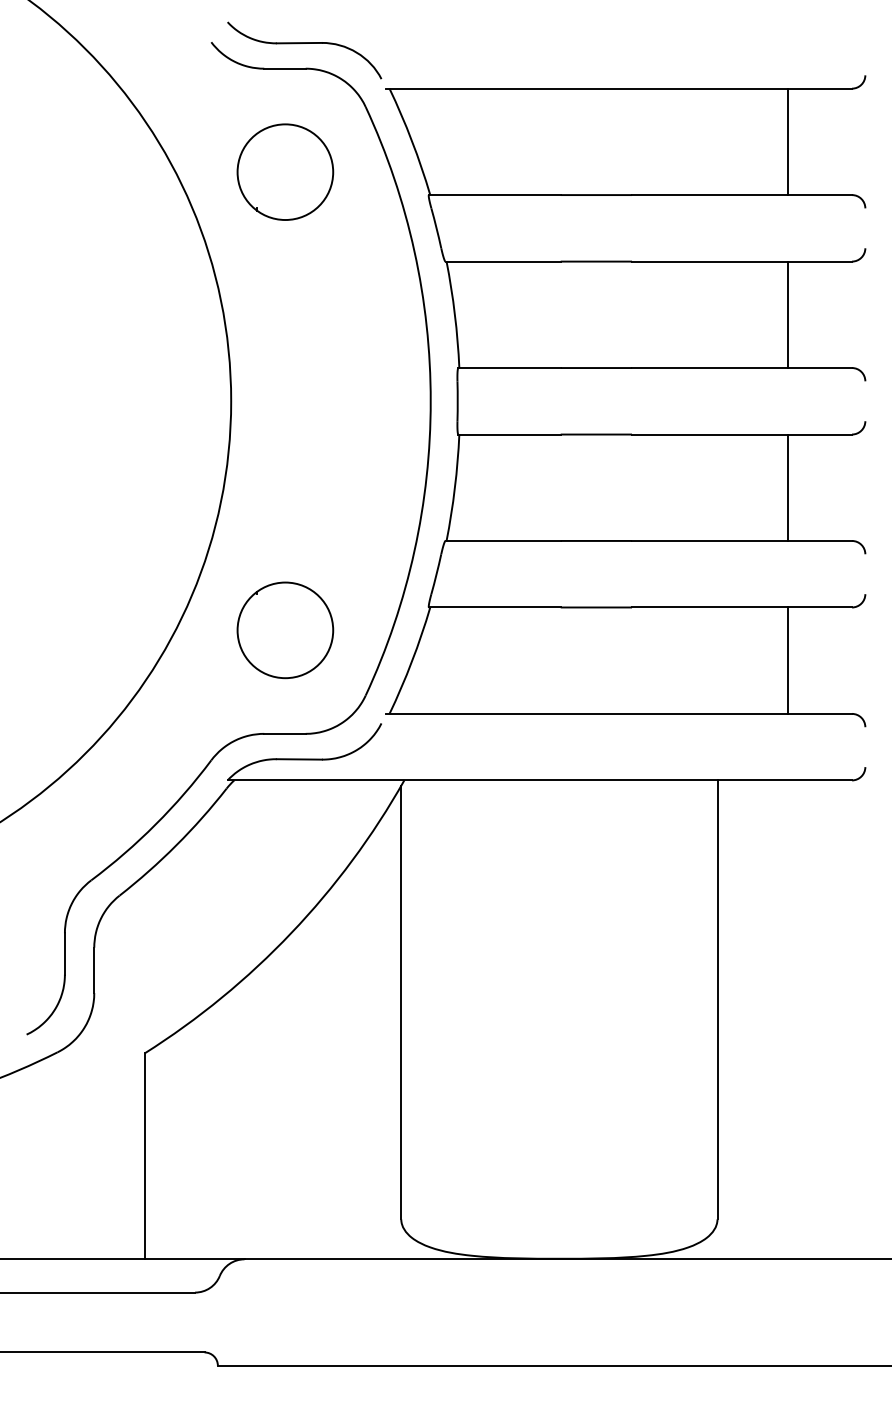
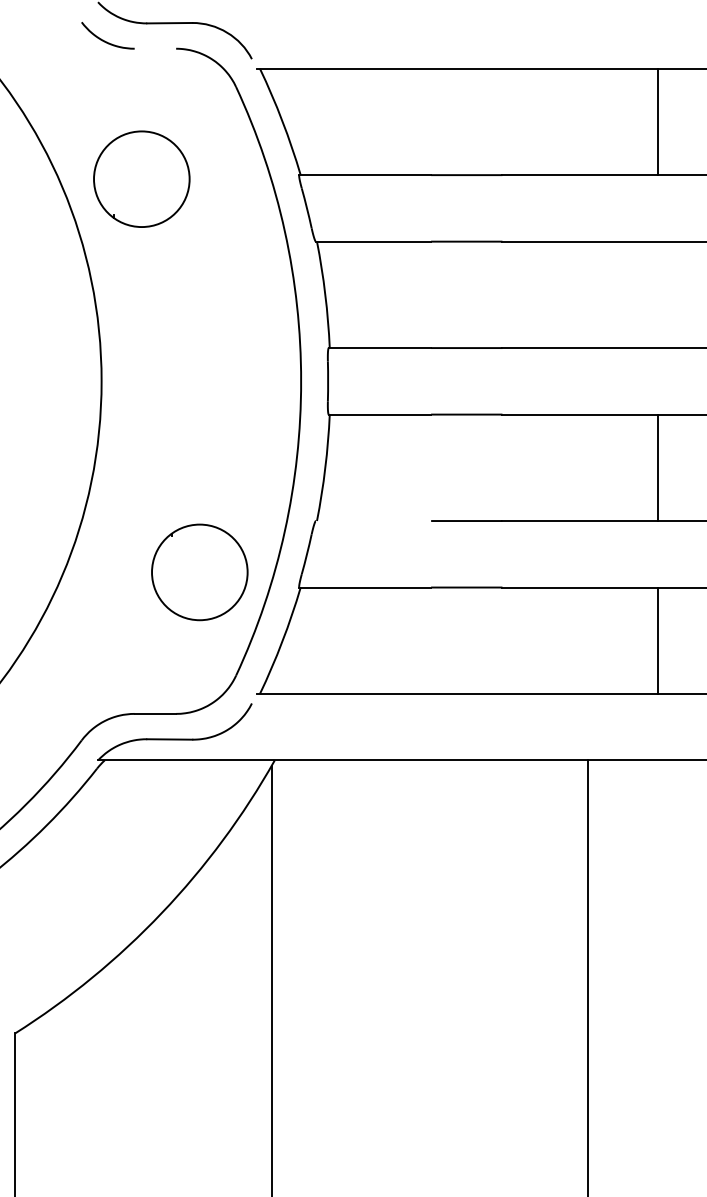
line: (284, 68) -> (154, 48), removed
part: (285, 171) -> (141, 178), moved
line: (787, 314) -> (657, 294), removed
line: (502, 540) -> (372, 520), removed
part: (285, 630) -> (199, 572), moved

